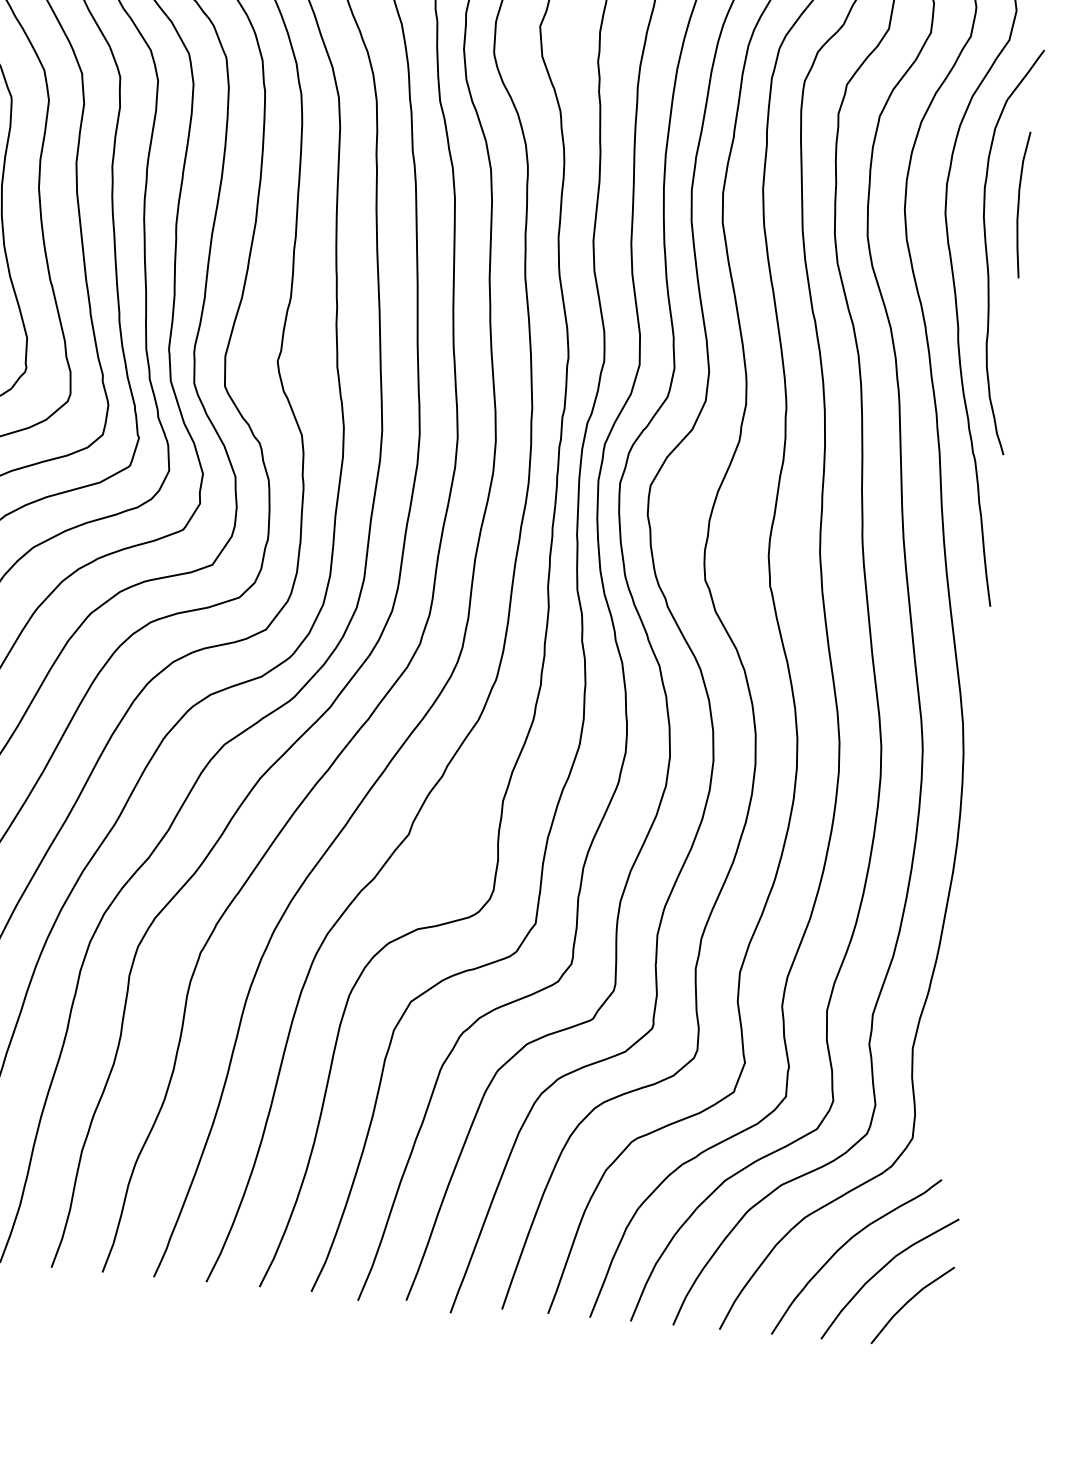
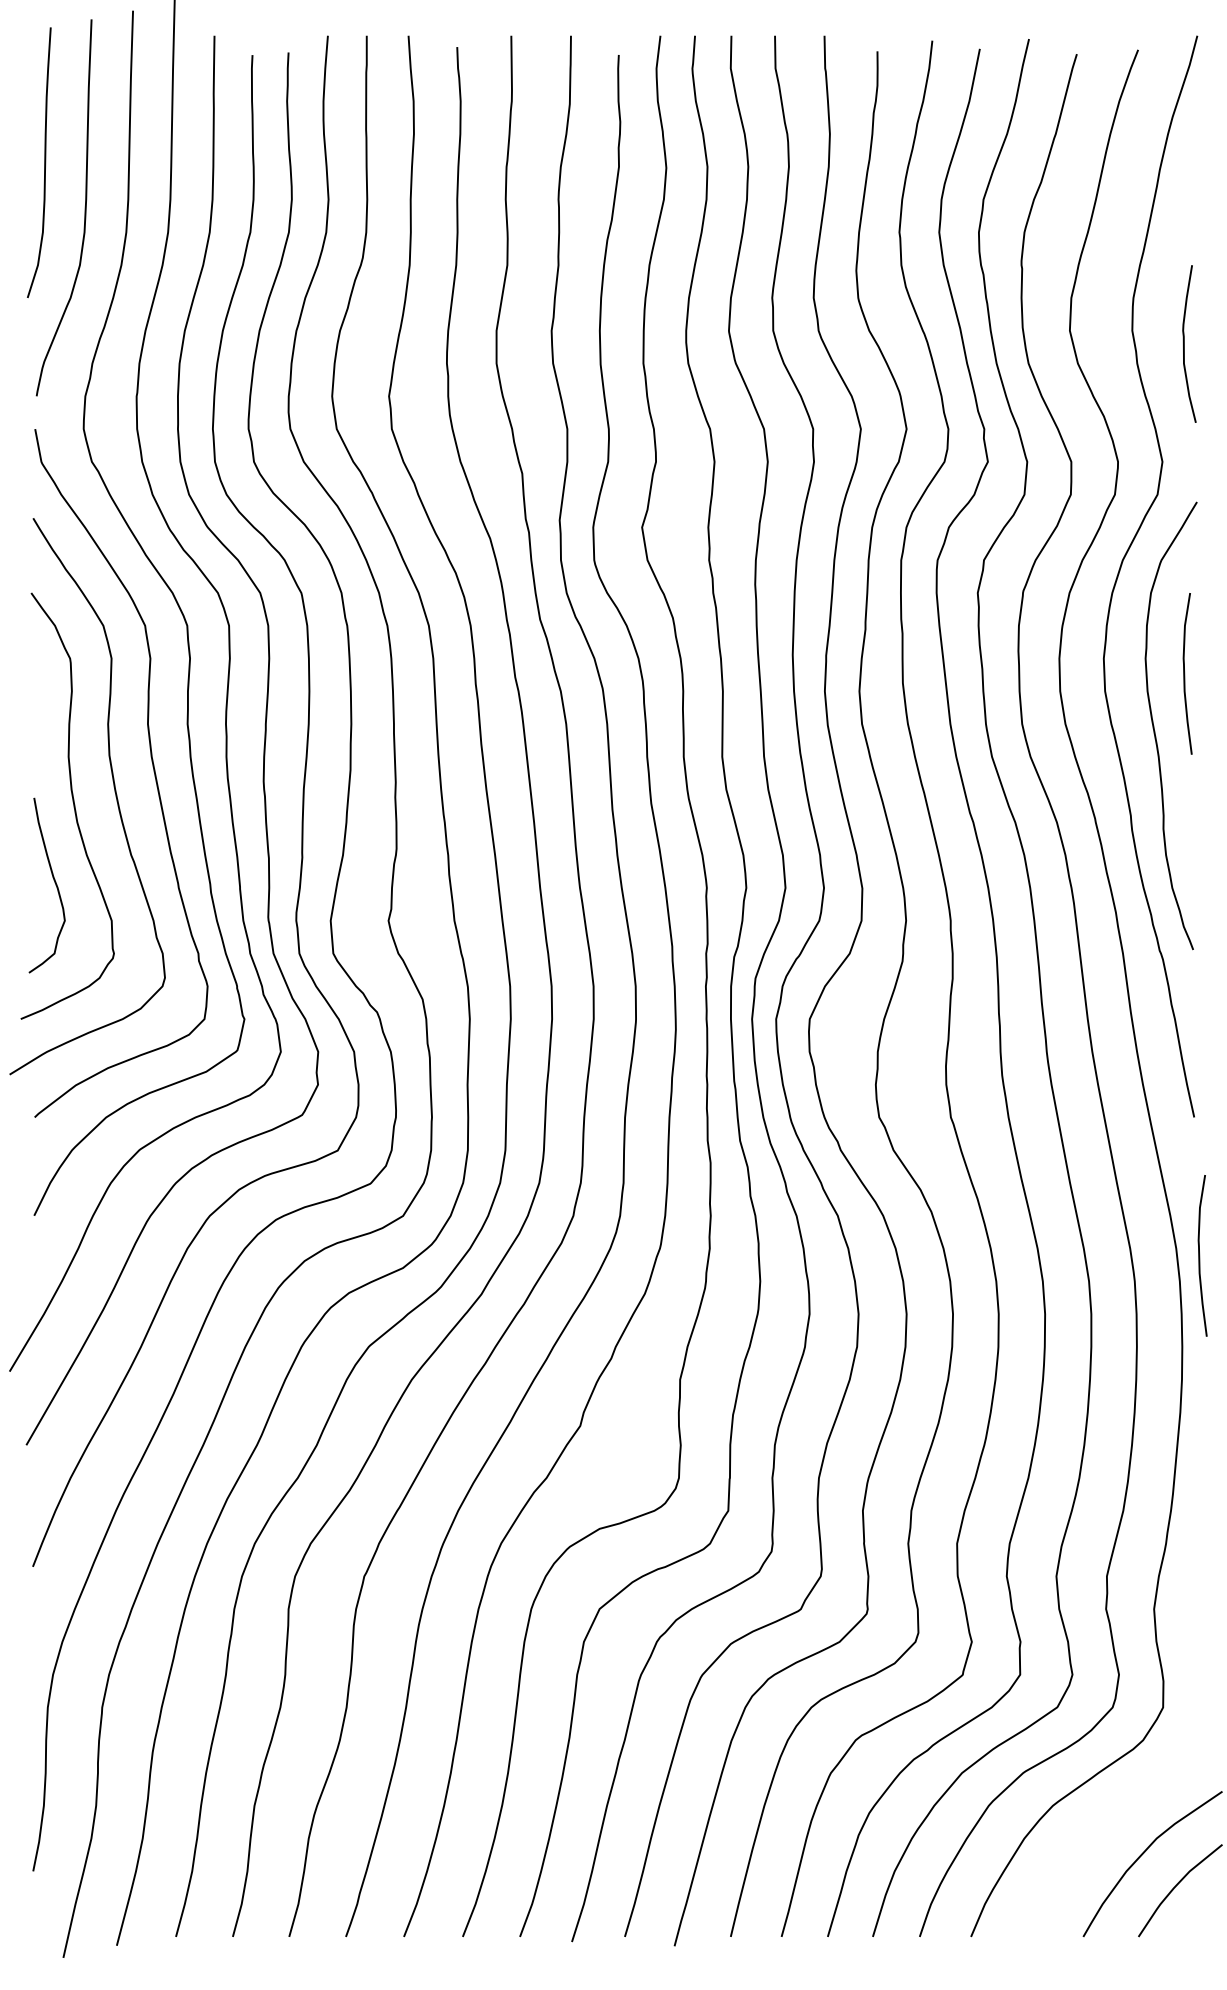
curve: (984, 732) -> (1200, 1255), added
curve: (844, 1245) -> (1099, 1832), removed

